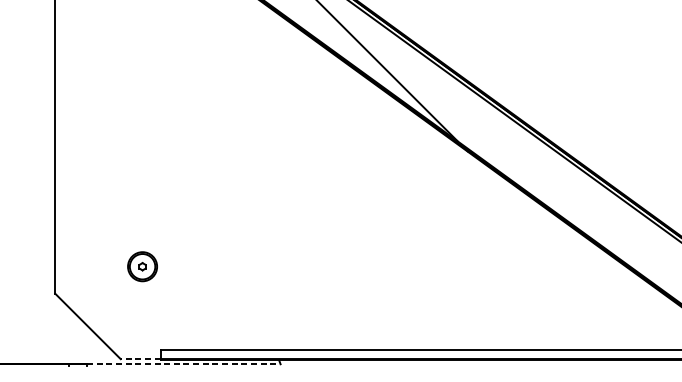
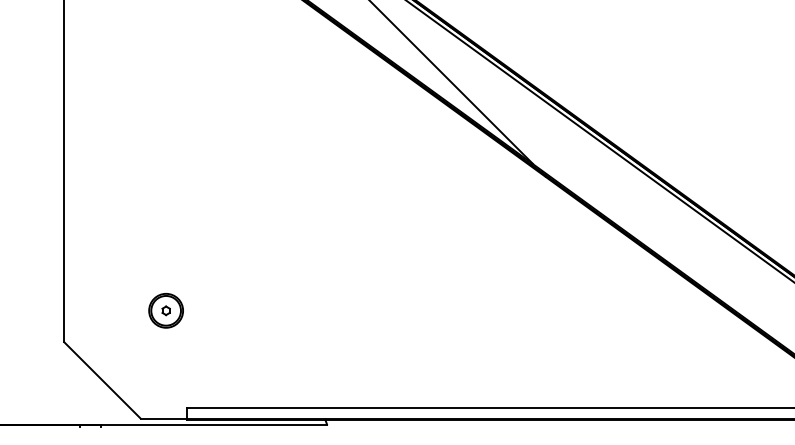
line: (140, 359) -> (163, 418), dashed -> solid
line: (184, 364) -> (214, 424), dashed -> solid

